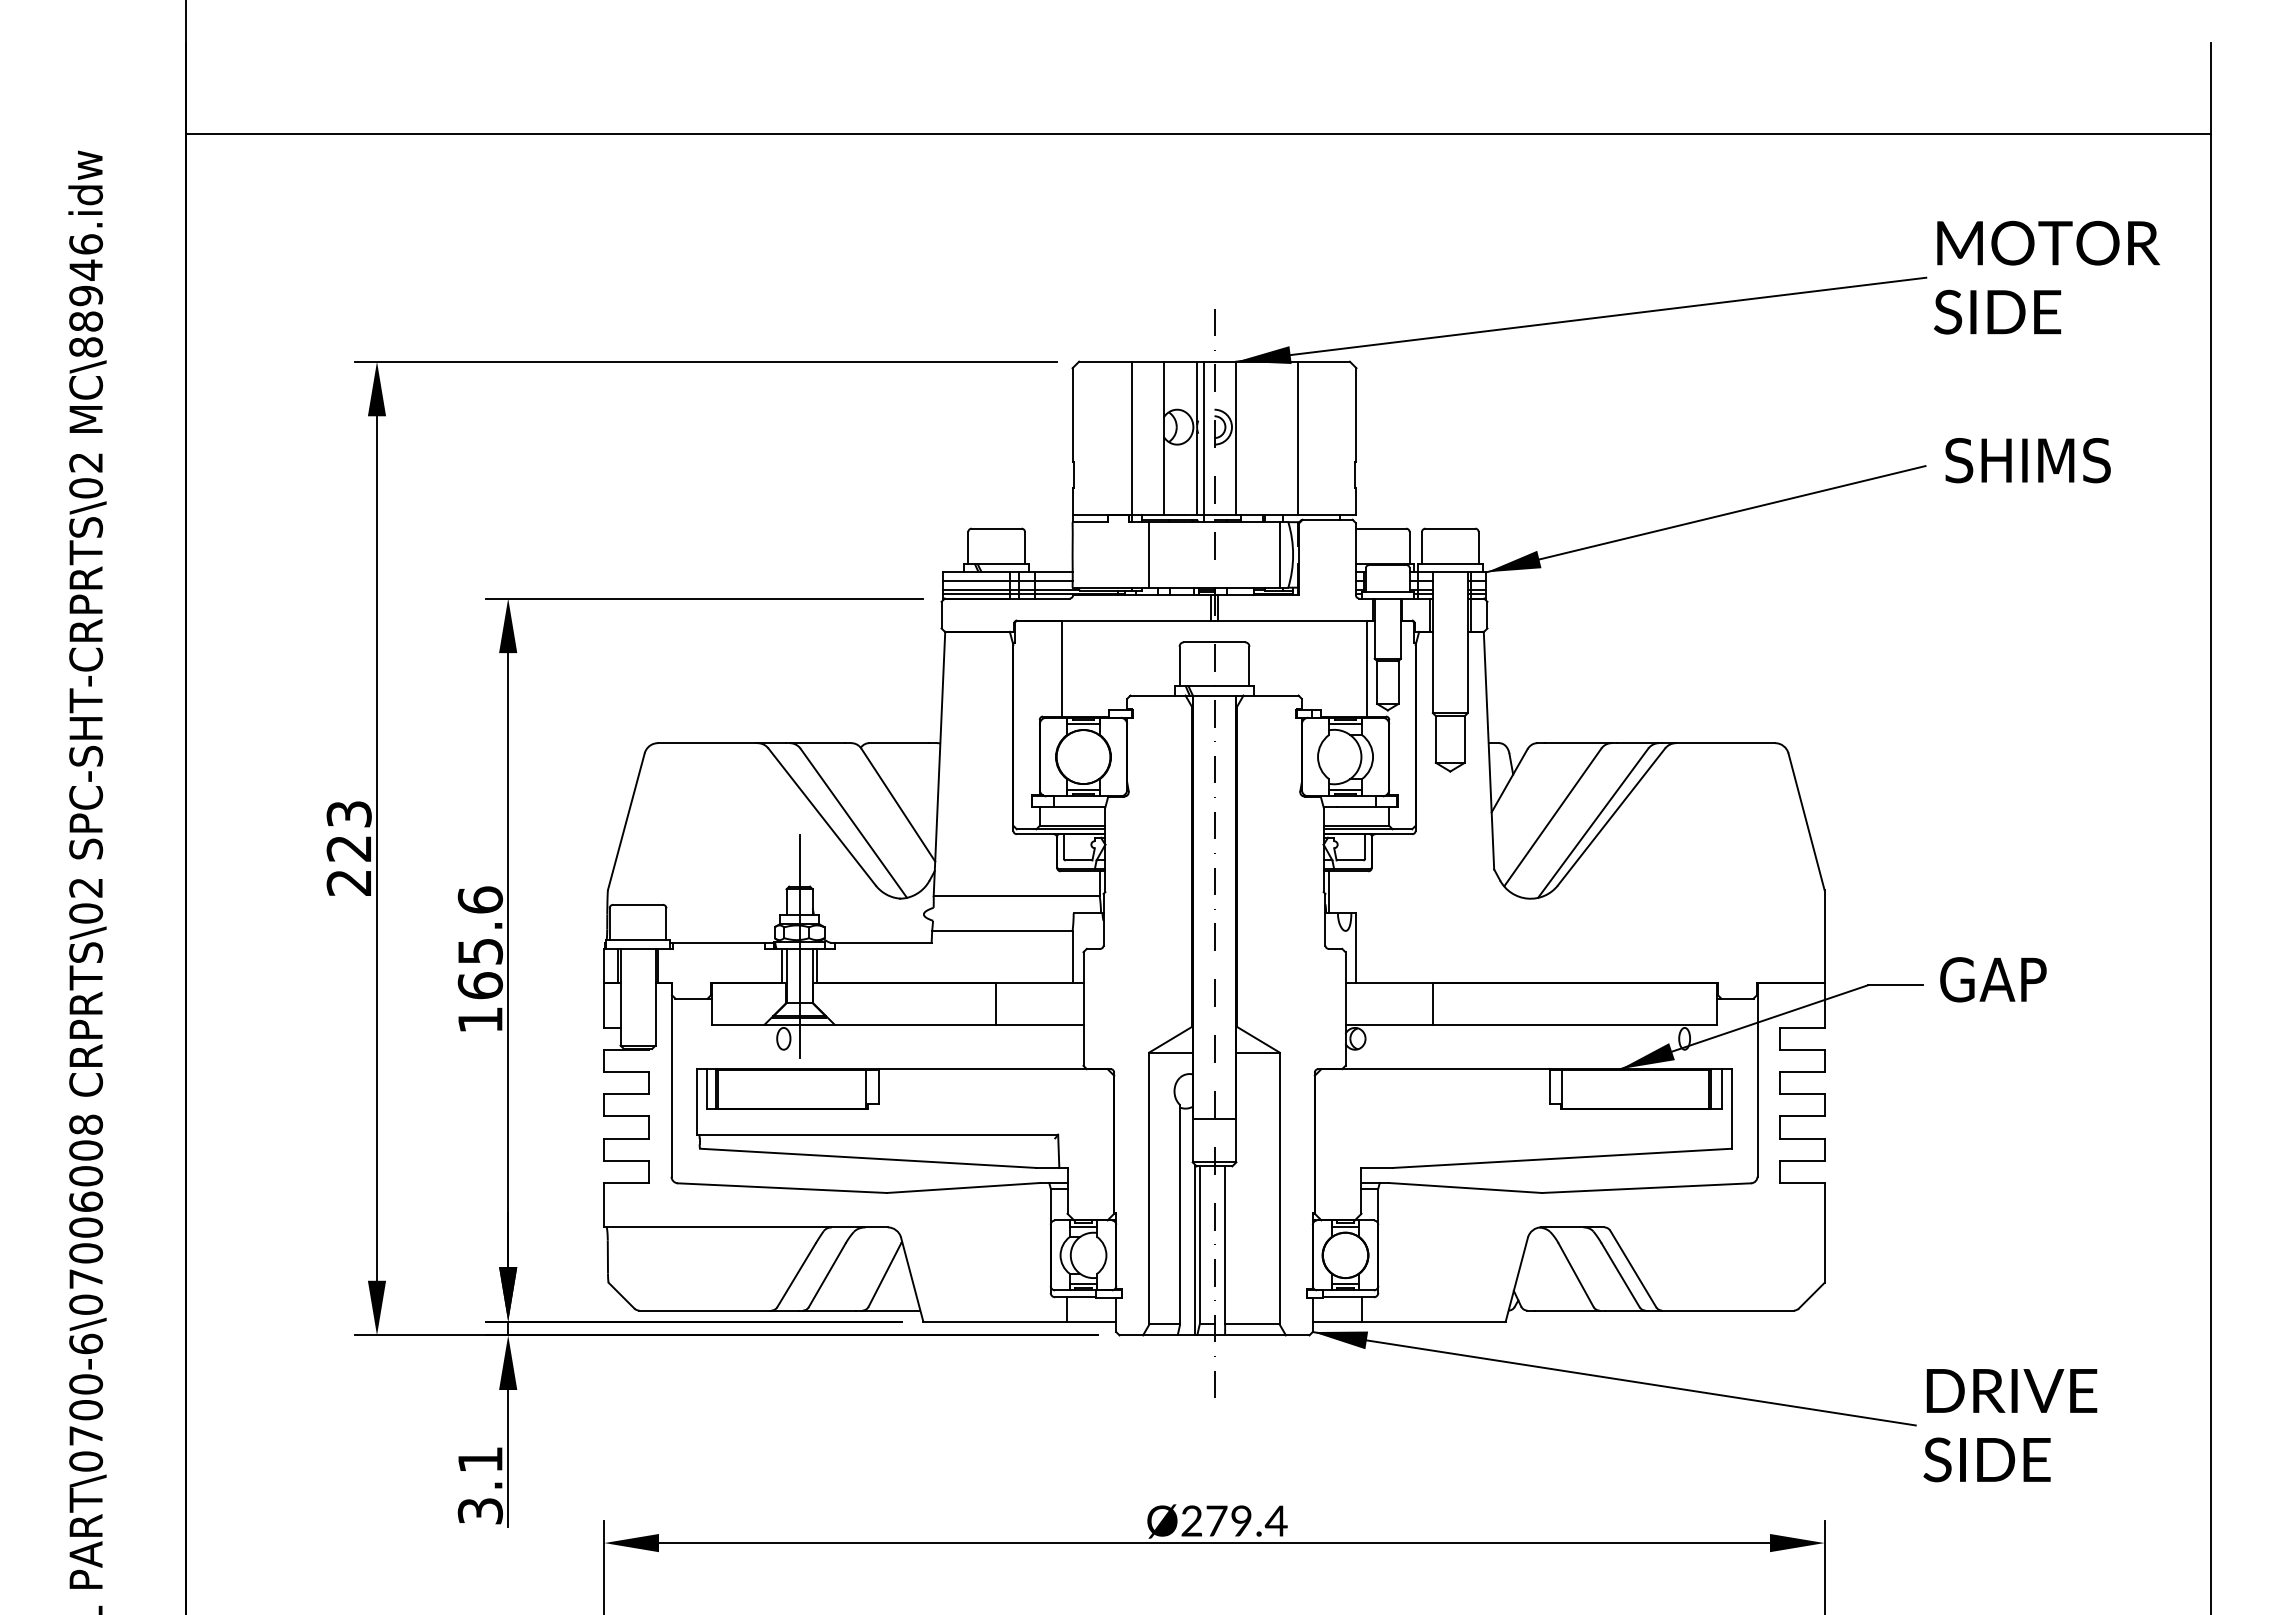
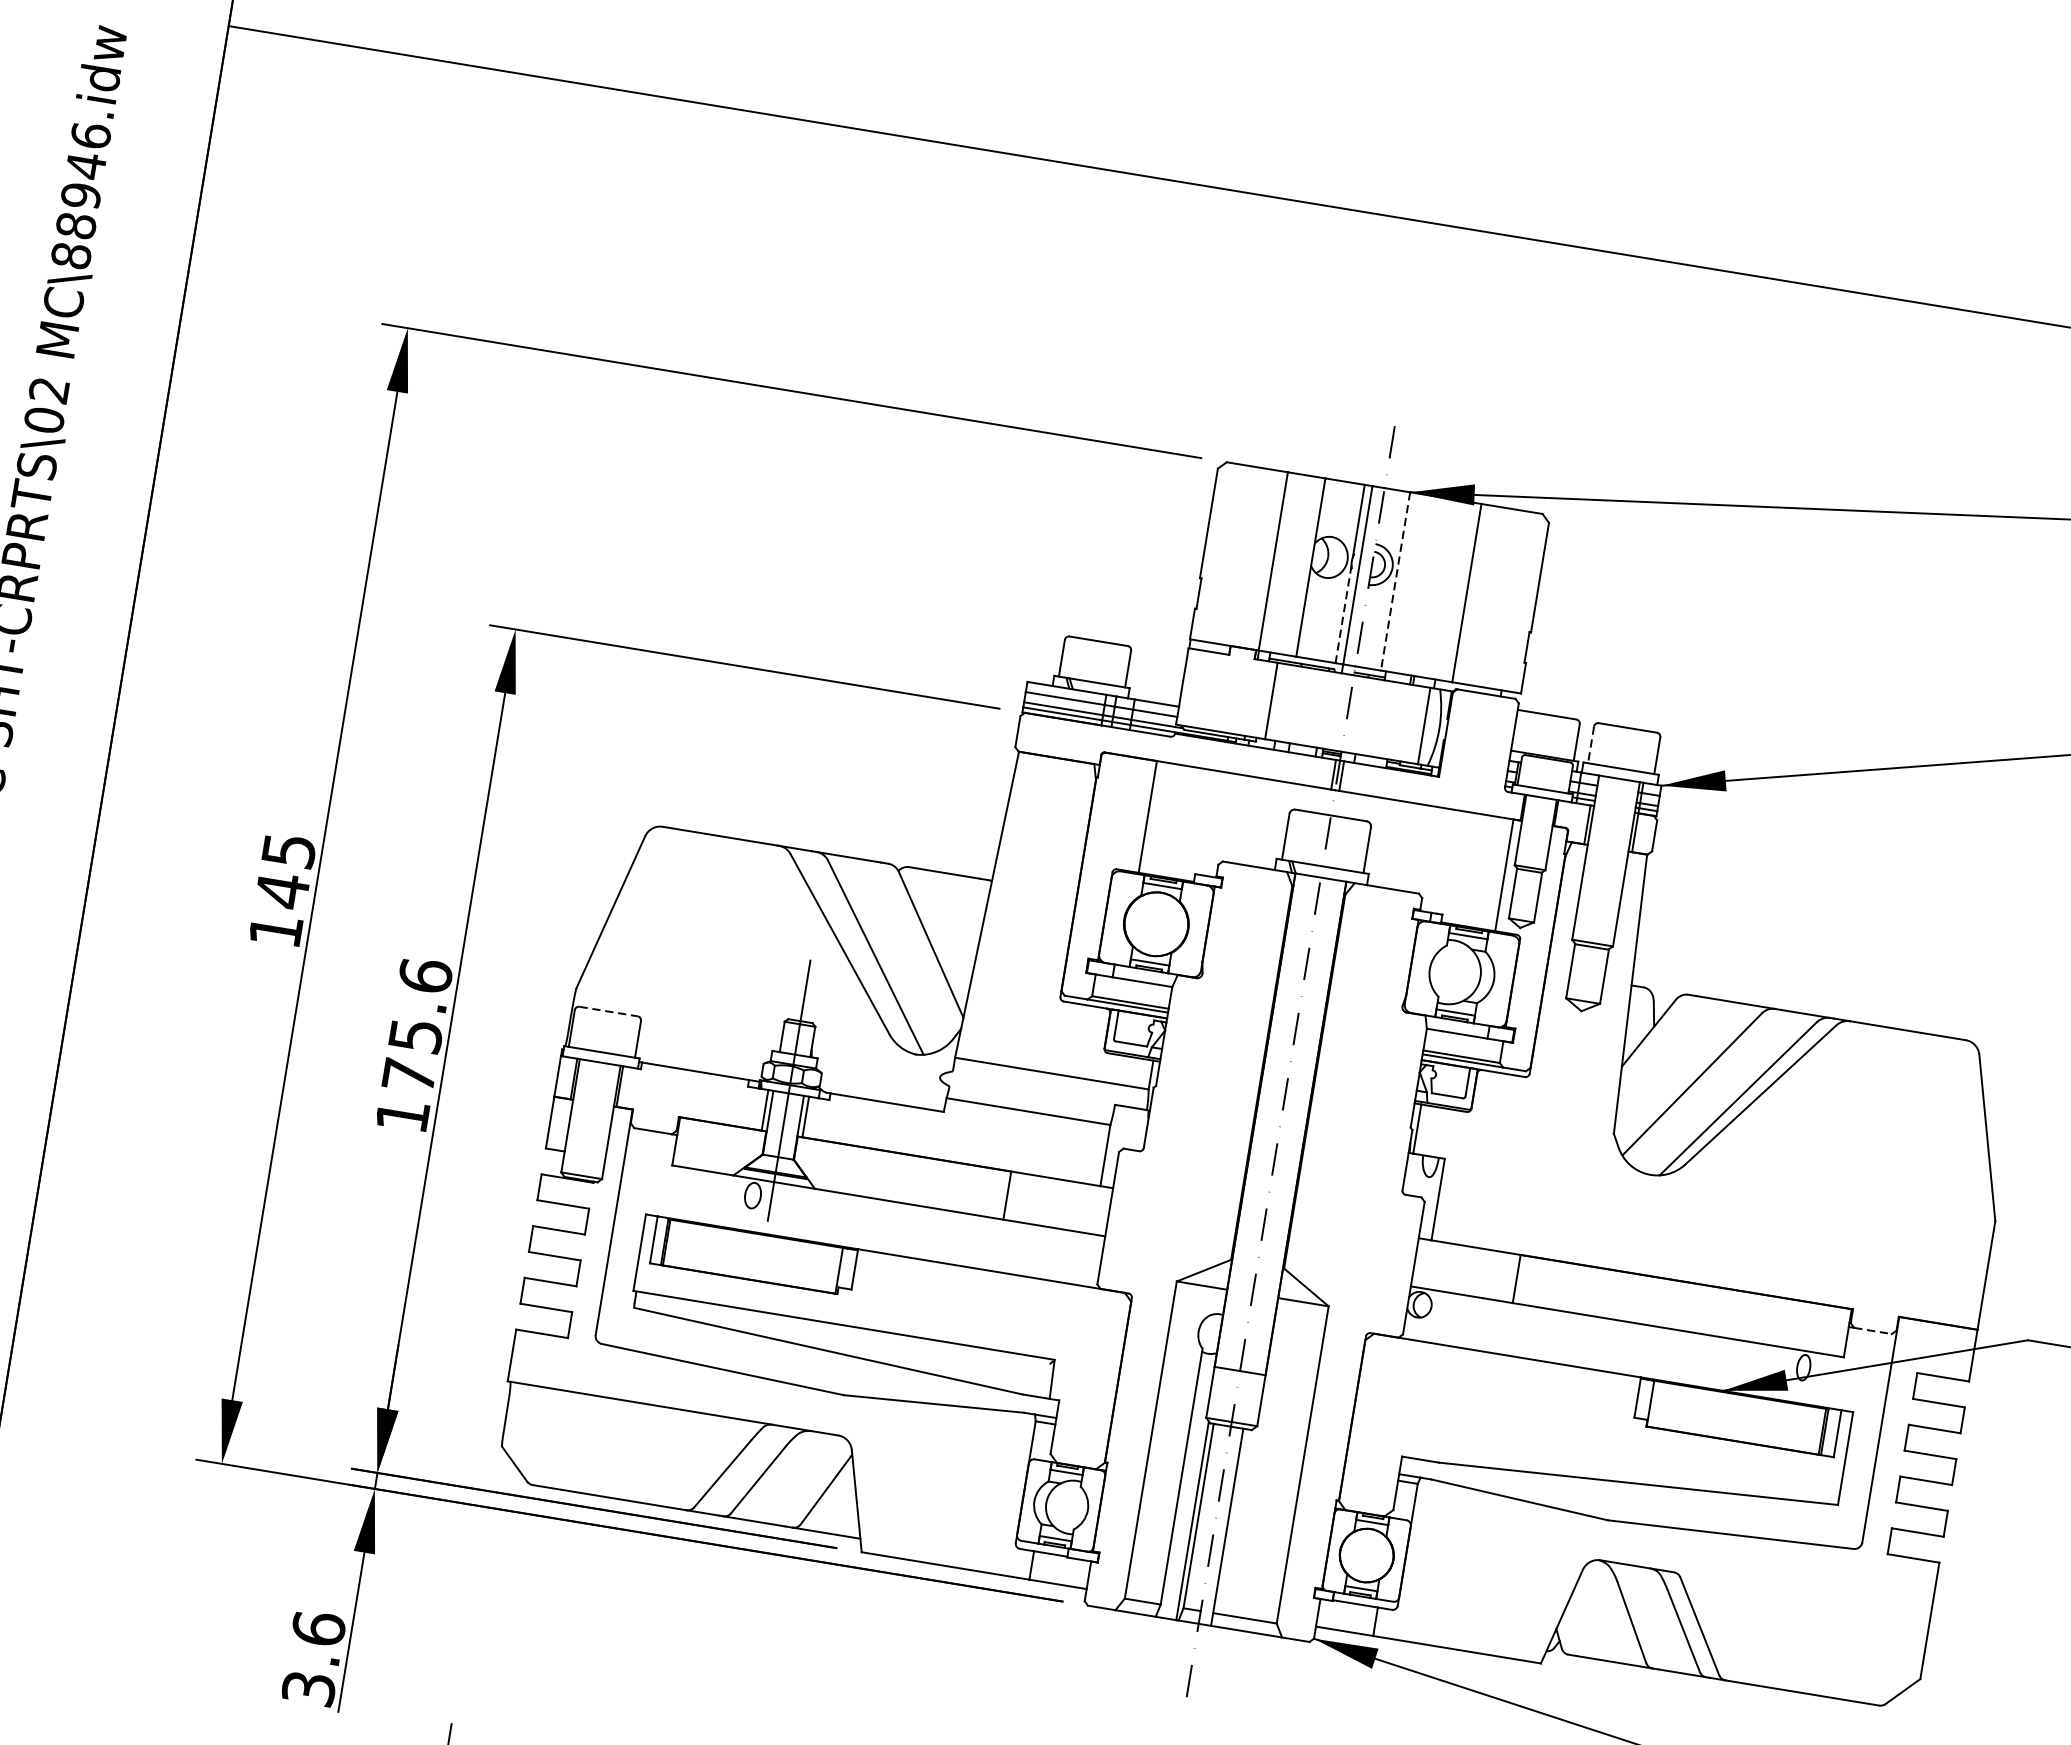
line: (1236, 438) -> (1395, 581), solid -> dashed
line: (1197, 472) -> (1343, 614), solid -> dashed
line: (1421, 547) -> (1590, 744), solid -> dashed
text: (348, 848) -> (281, 890), 223 -> 145
line: (638, 904) -> (609, 1011), solid -> dashed
text: (480, 985) -> (409, 1075), 165.6 -> 175.6
line: (1737, 998) -> (1873, 1330), solid -> dashed
text: (480, 1459) -> (318, 1628), 3.1 -> 3.6

